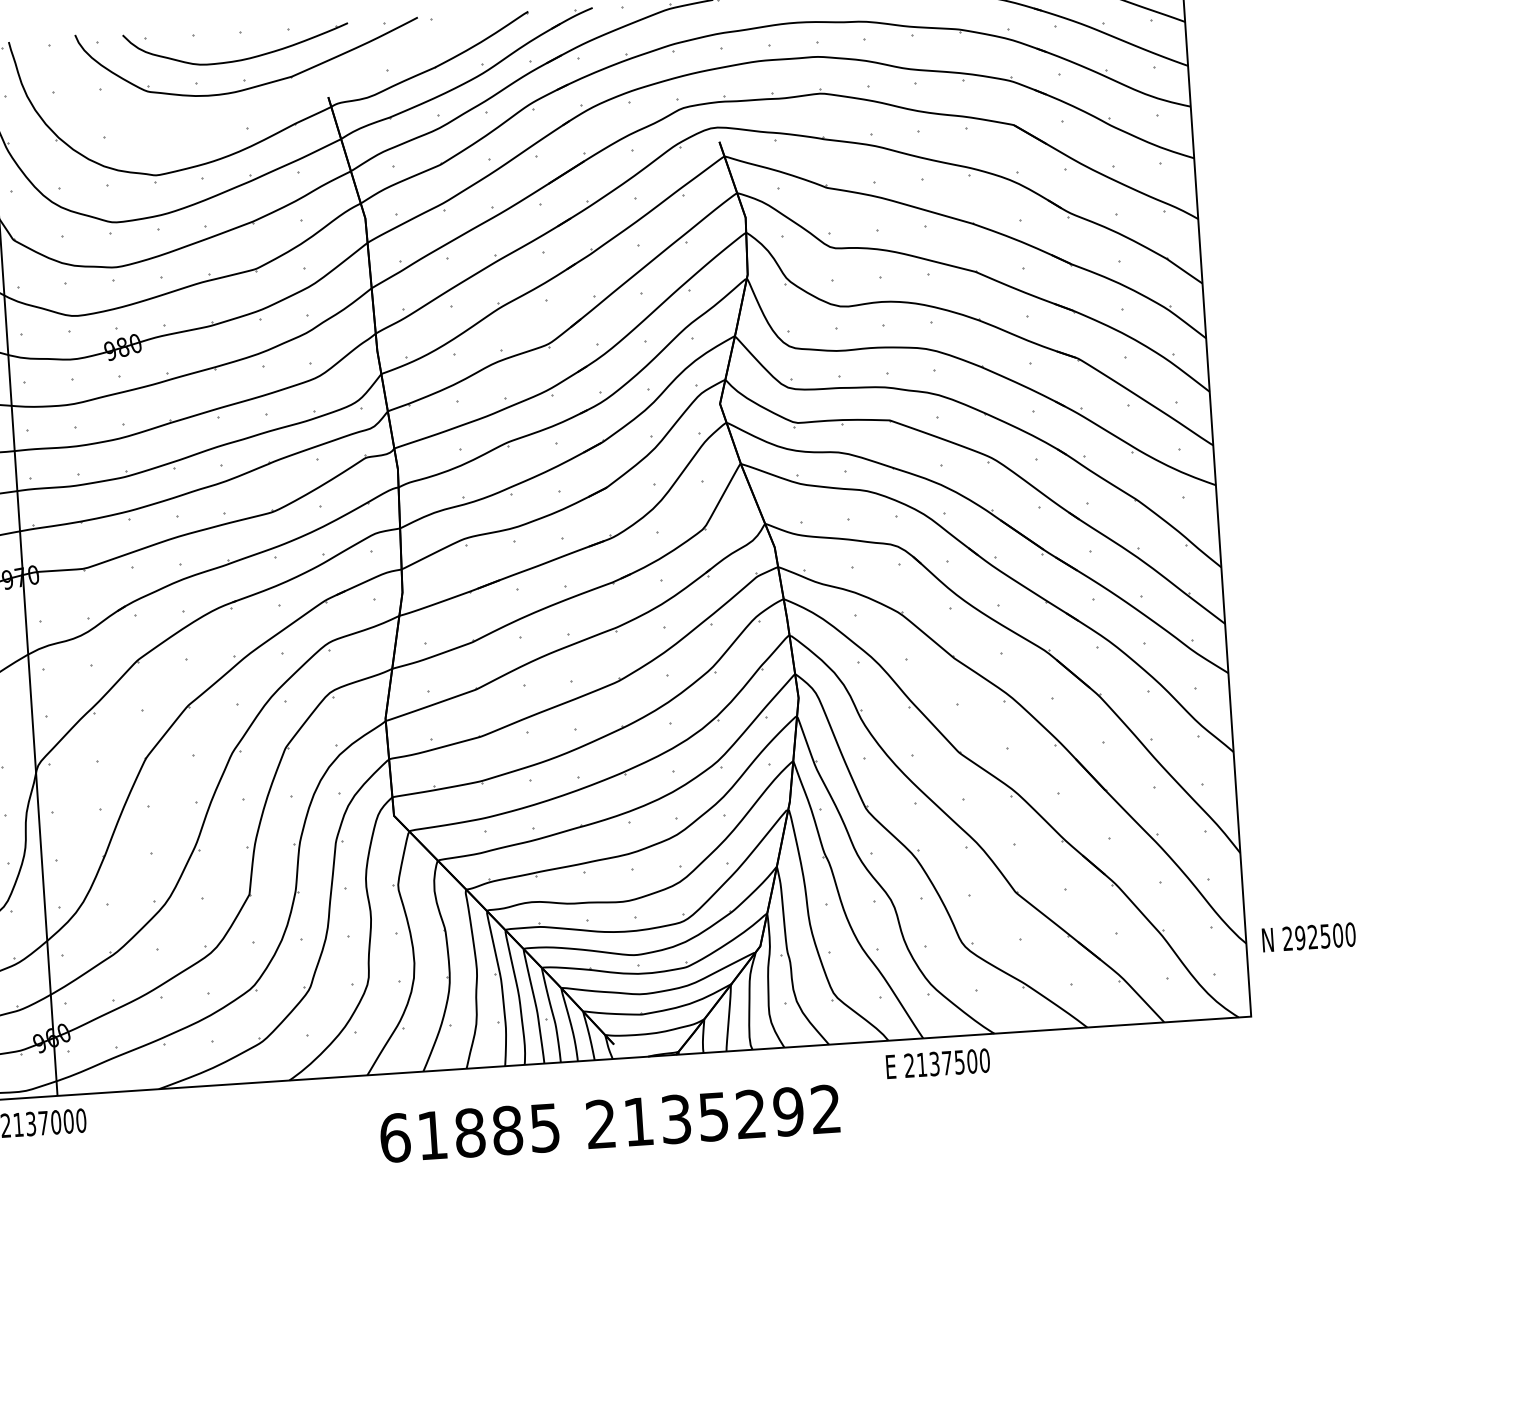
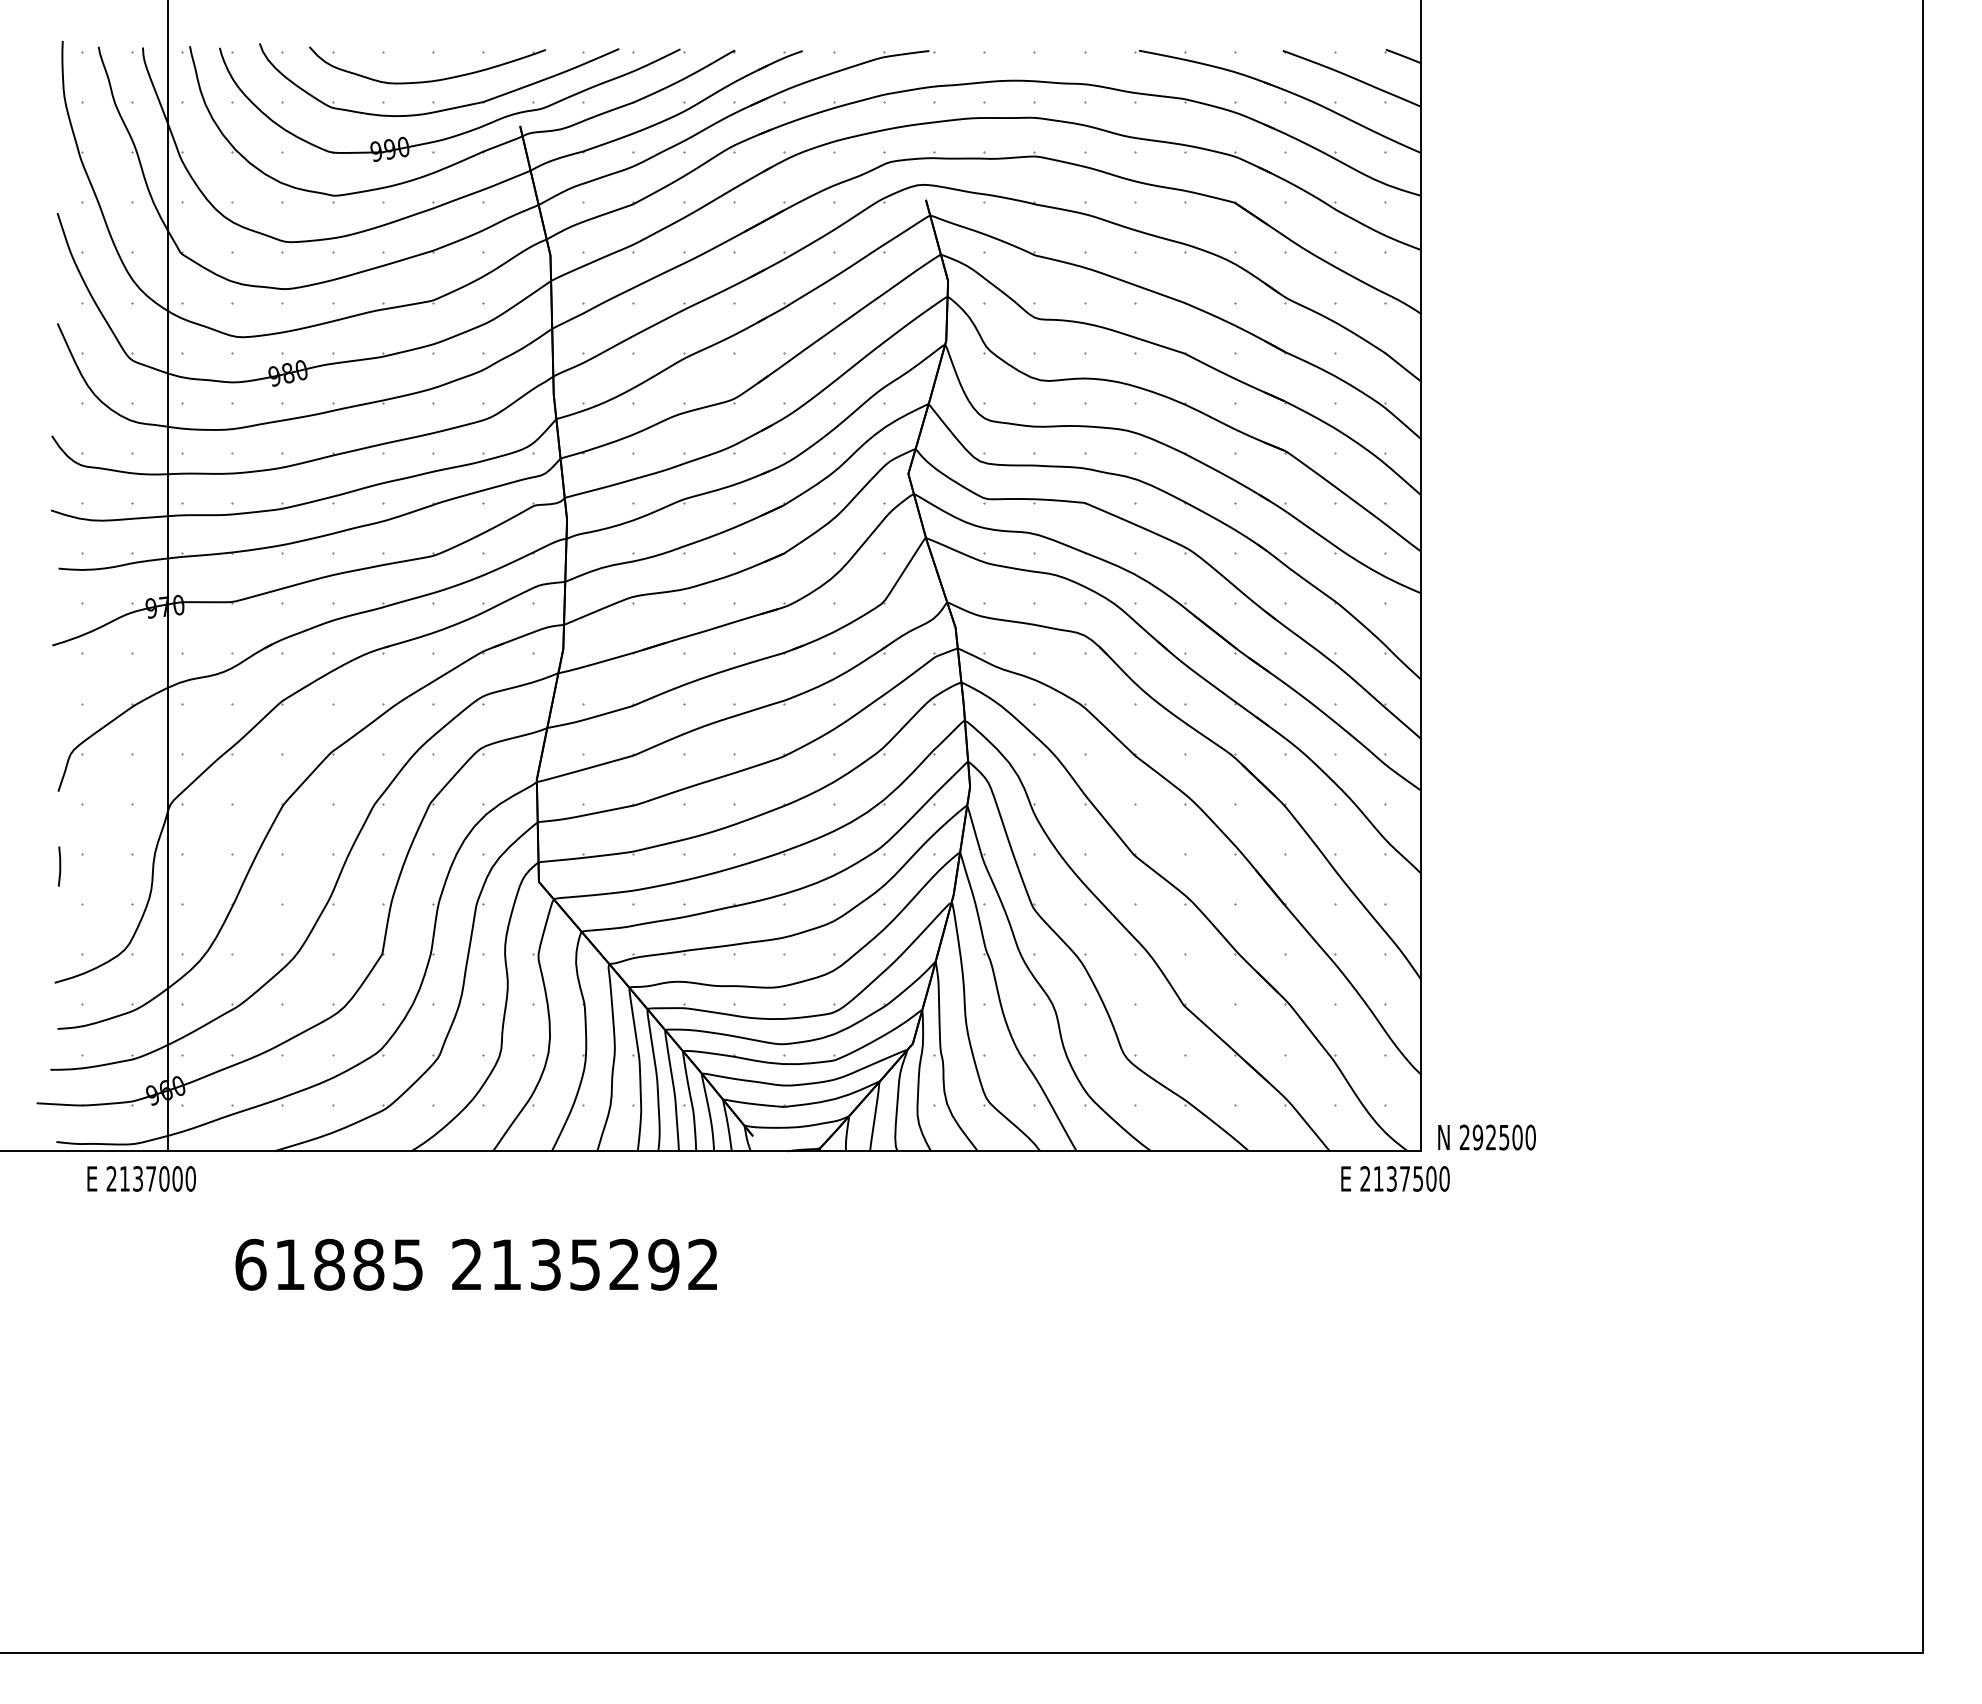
part: (273, 107) -> (462, 132), added
text: (1308, 937) -> (1486, 1137), moved
text: (938, 1063) -> (1395, 1178), moved
text: (609, 1123) -> (475, 1264), moved

